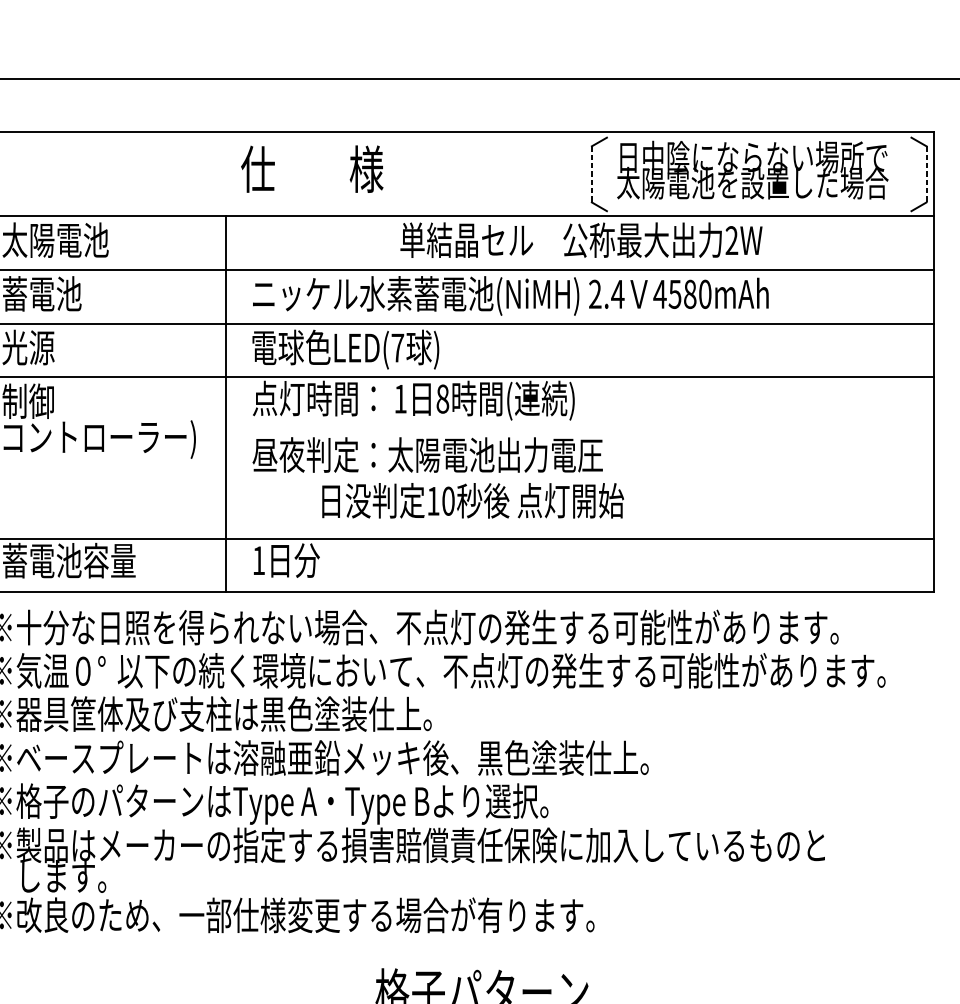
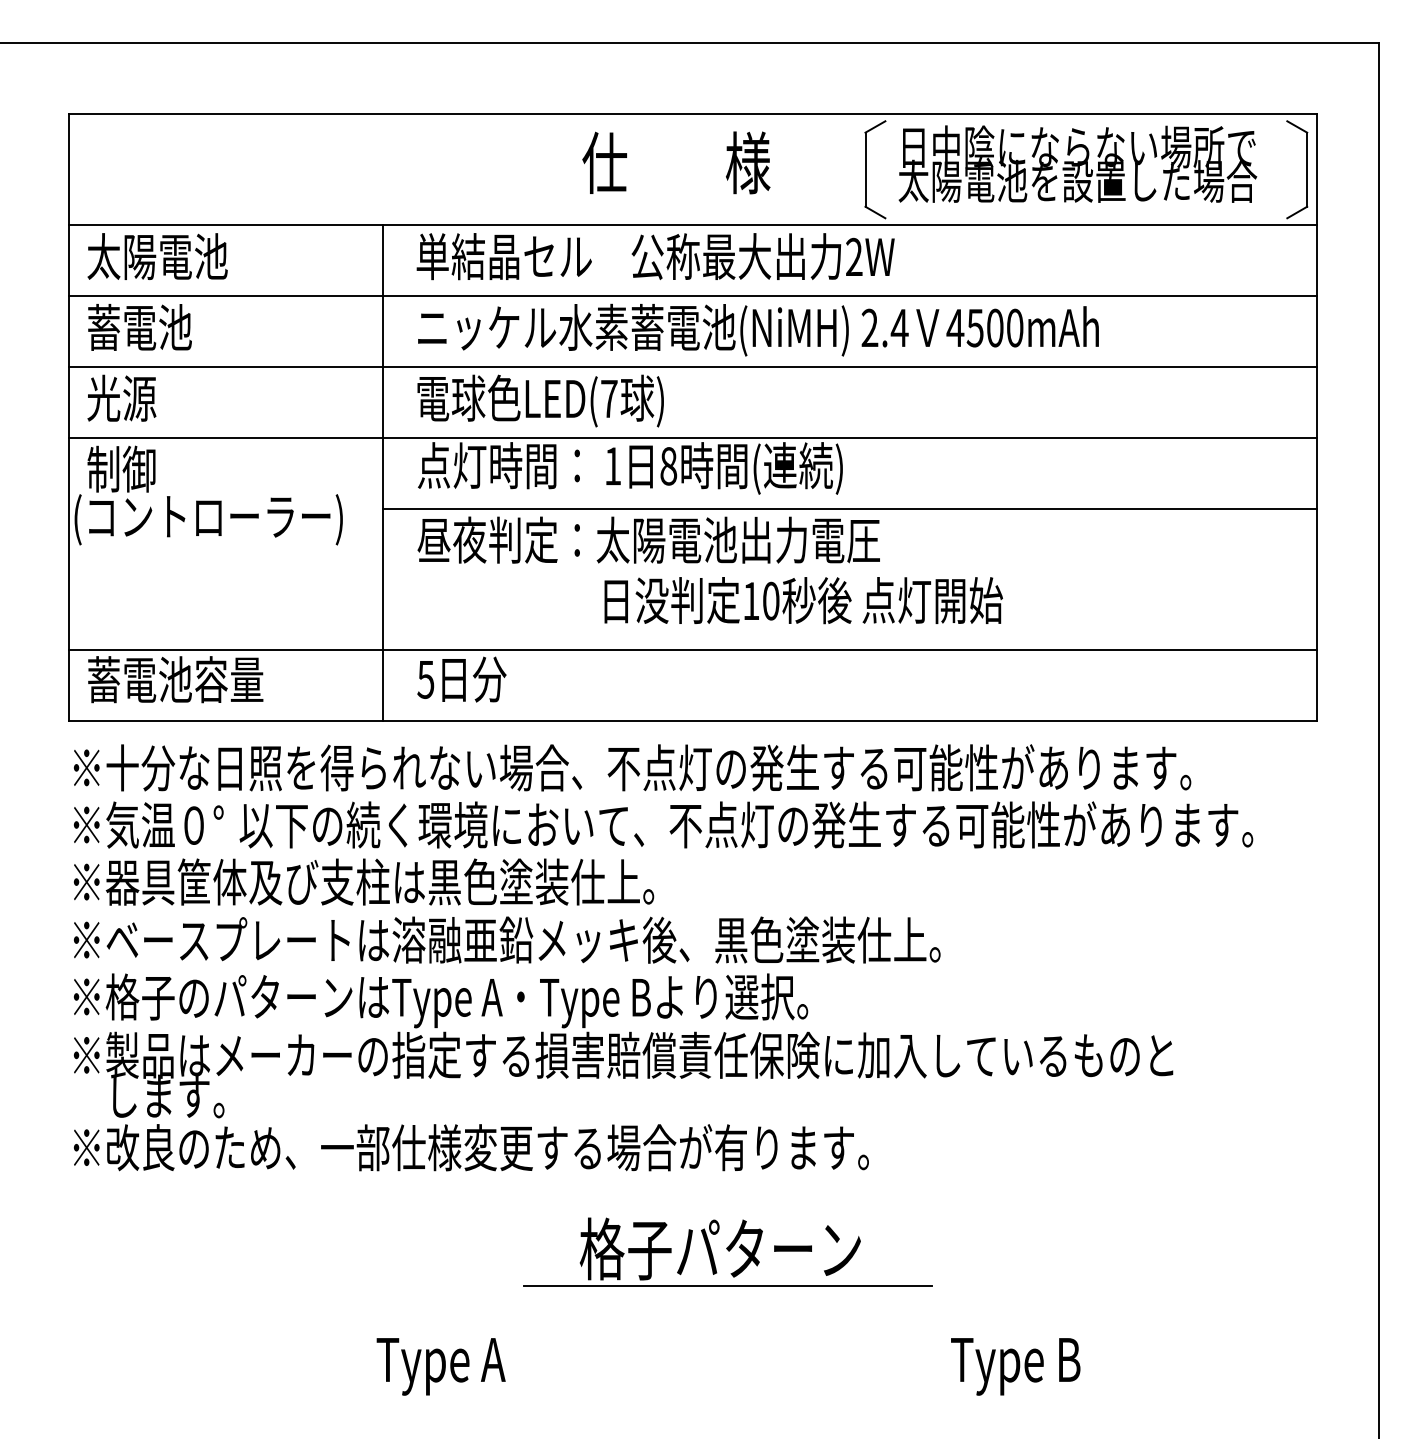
text: (312, 168) -> (676, 162), moved
line: (591, 174) -> (865, 170), dashed -> solid
line: (926, 174) -> (1307, 170), dashed -> solid
text: (581, 240) -> (655, 256), moved
text: (690, 293) -> (995, 327), 4580mAh -> 4500mAh
line: (579, 431) -> (849, 508), added
text: (472, 500) -> (803, 600), moved
text: (258, 561) -> (425, 680), 1 -> 5

